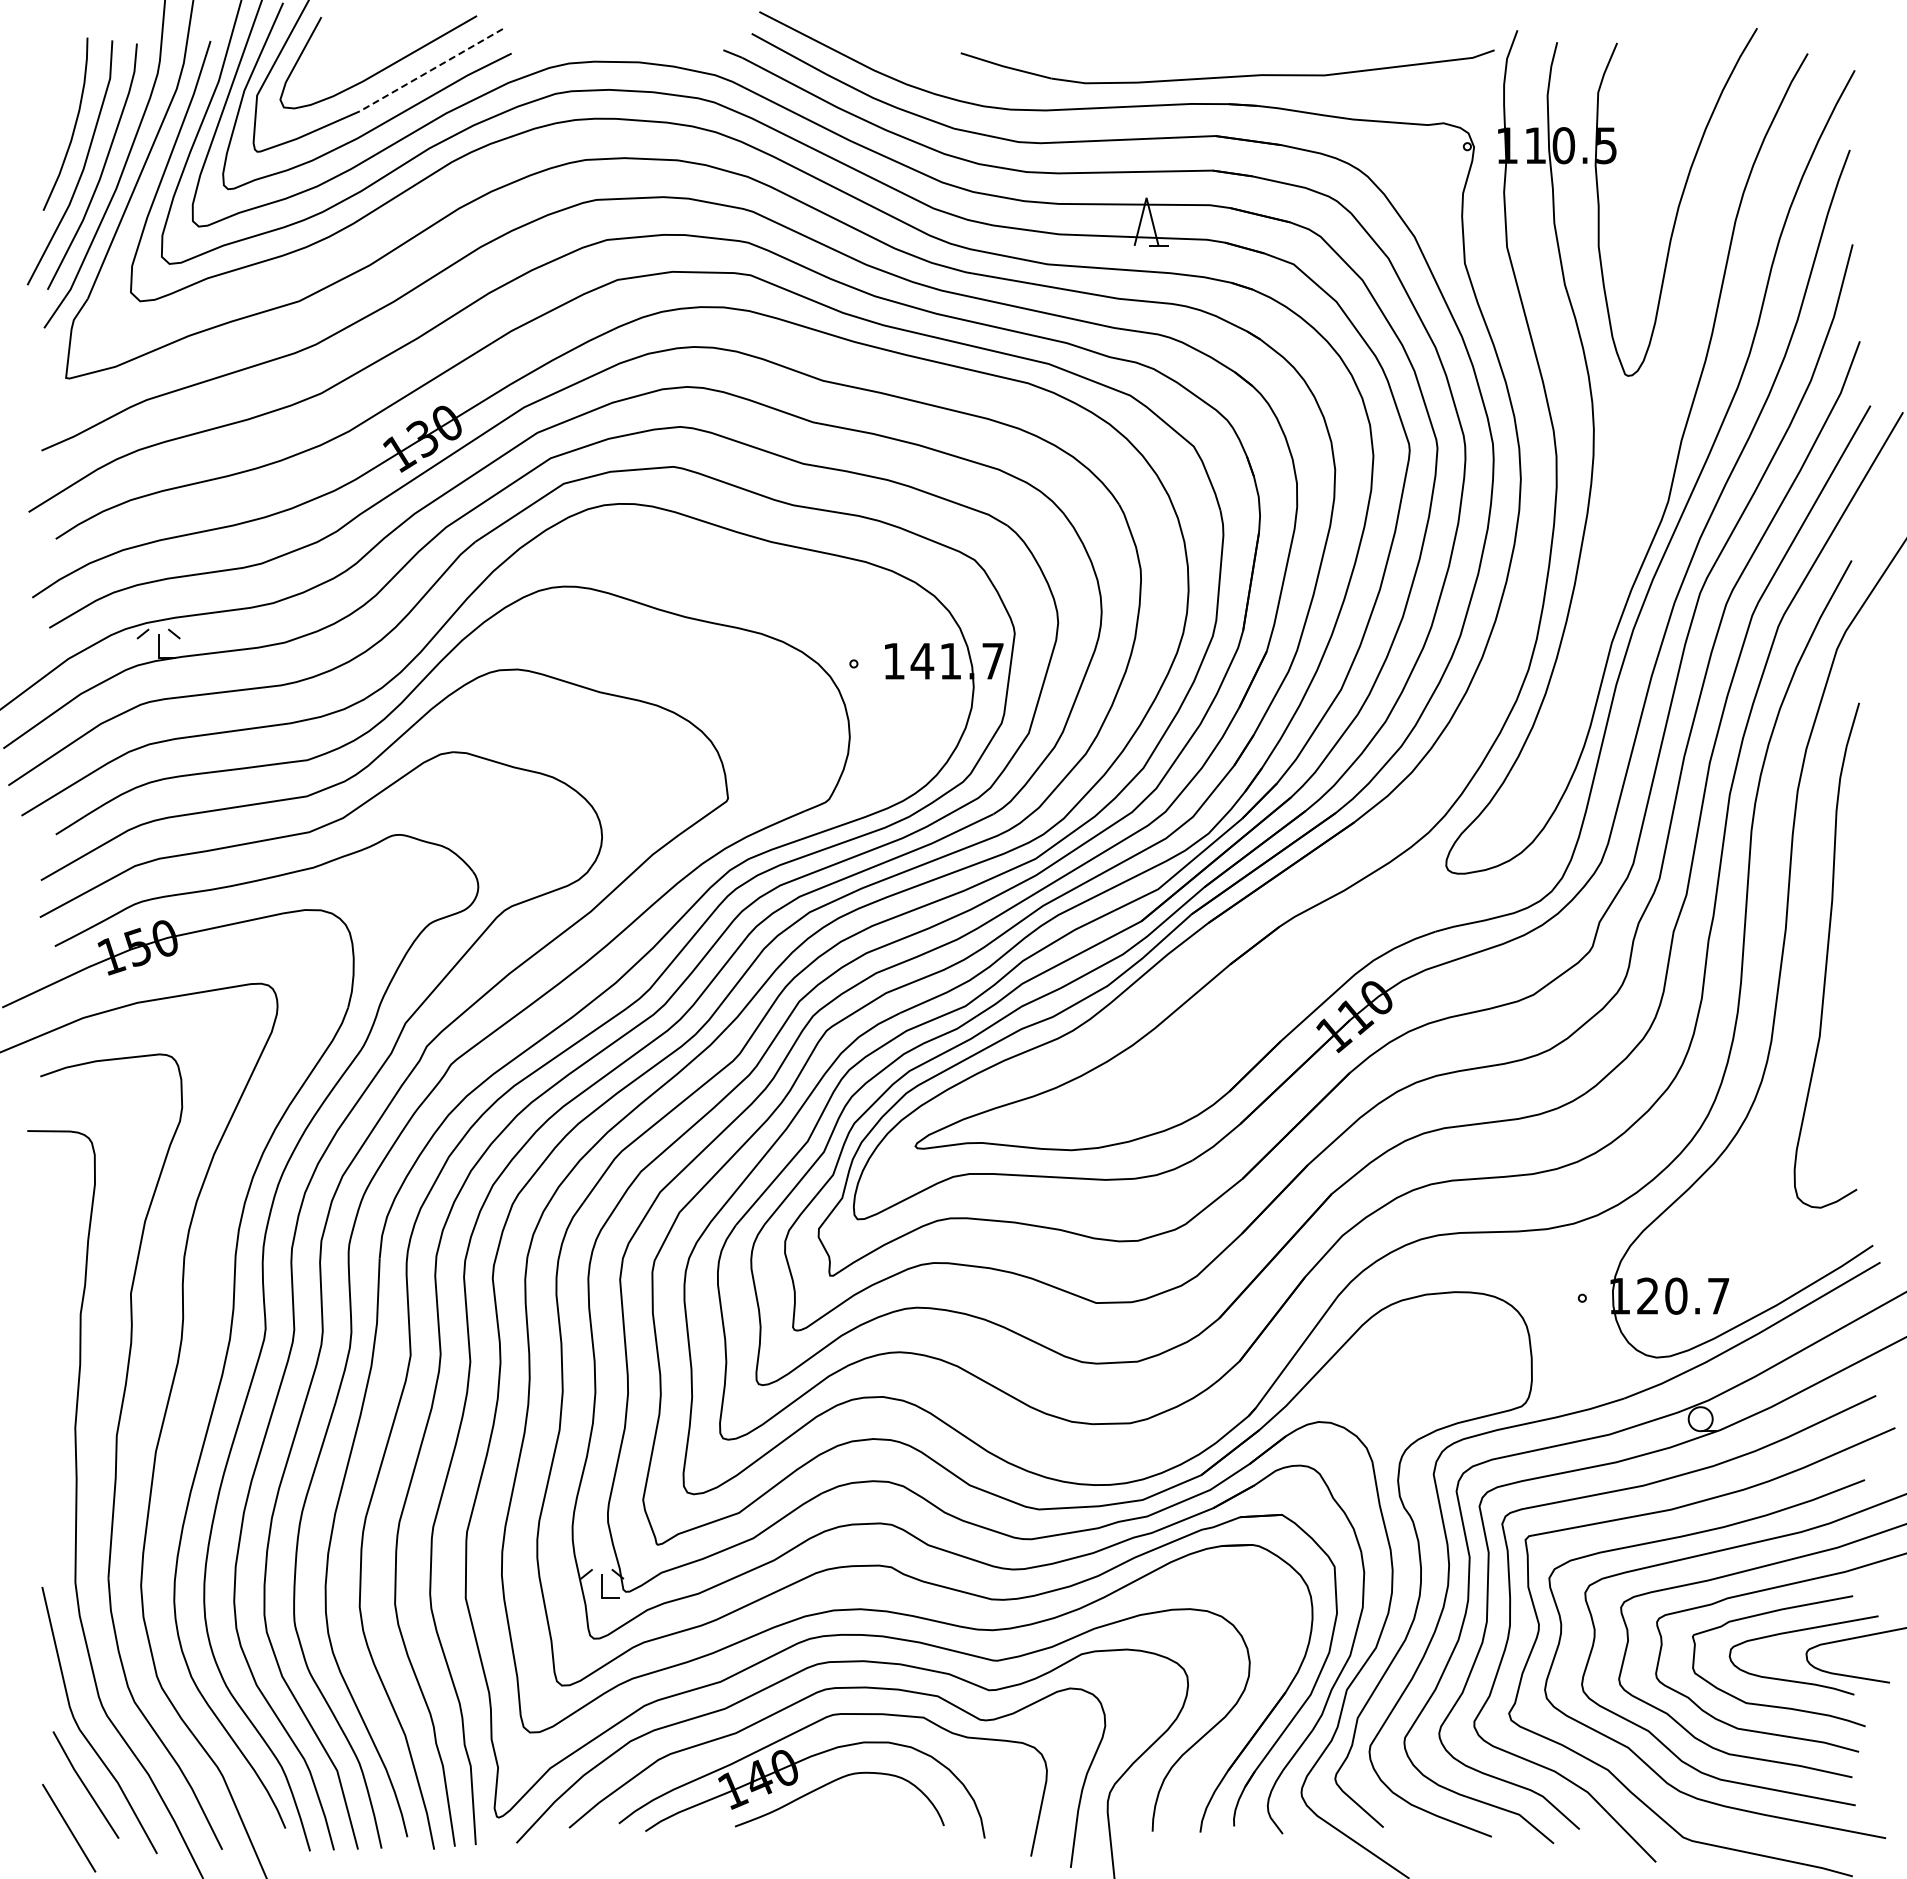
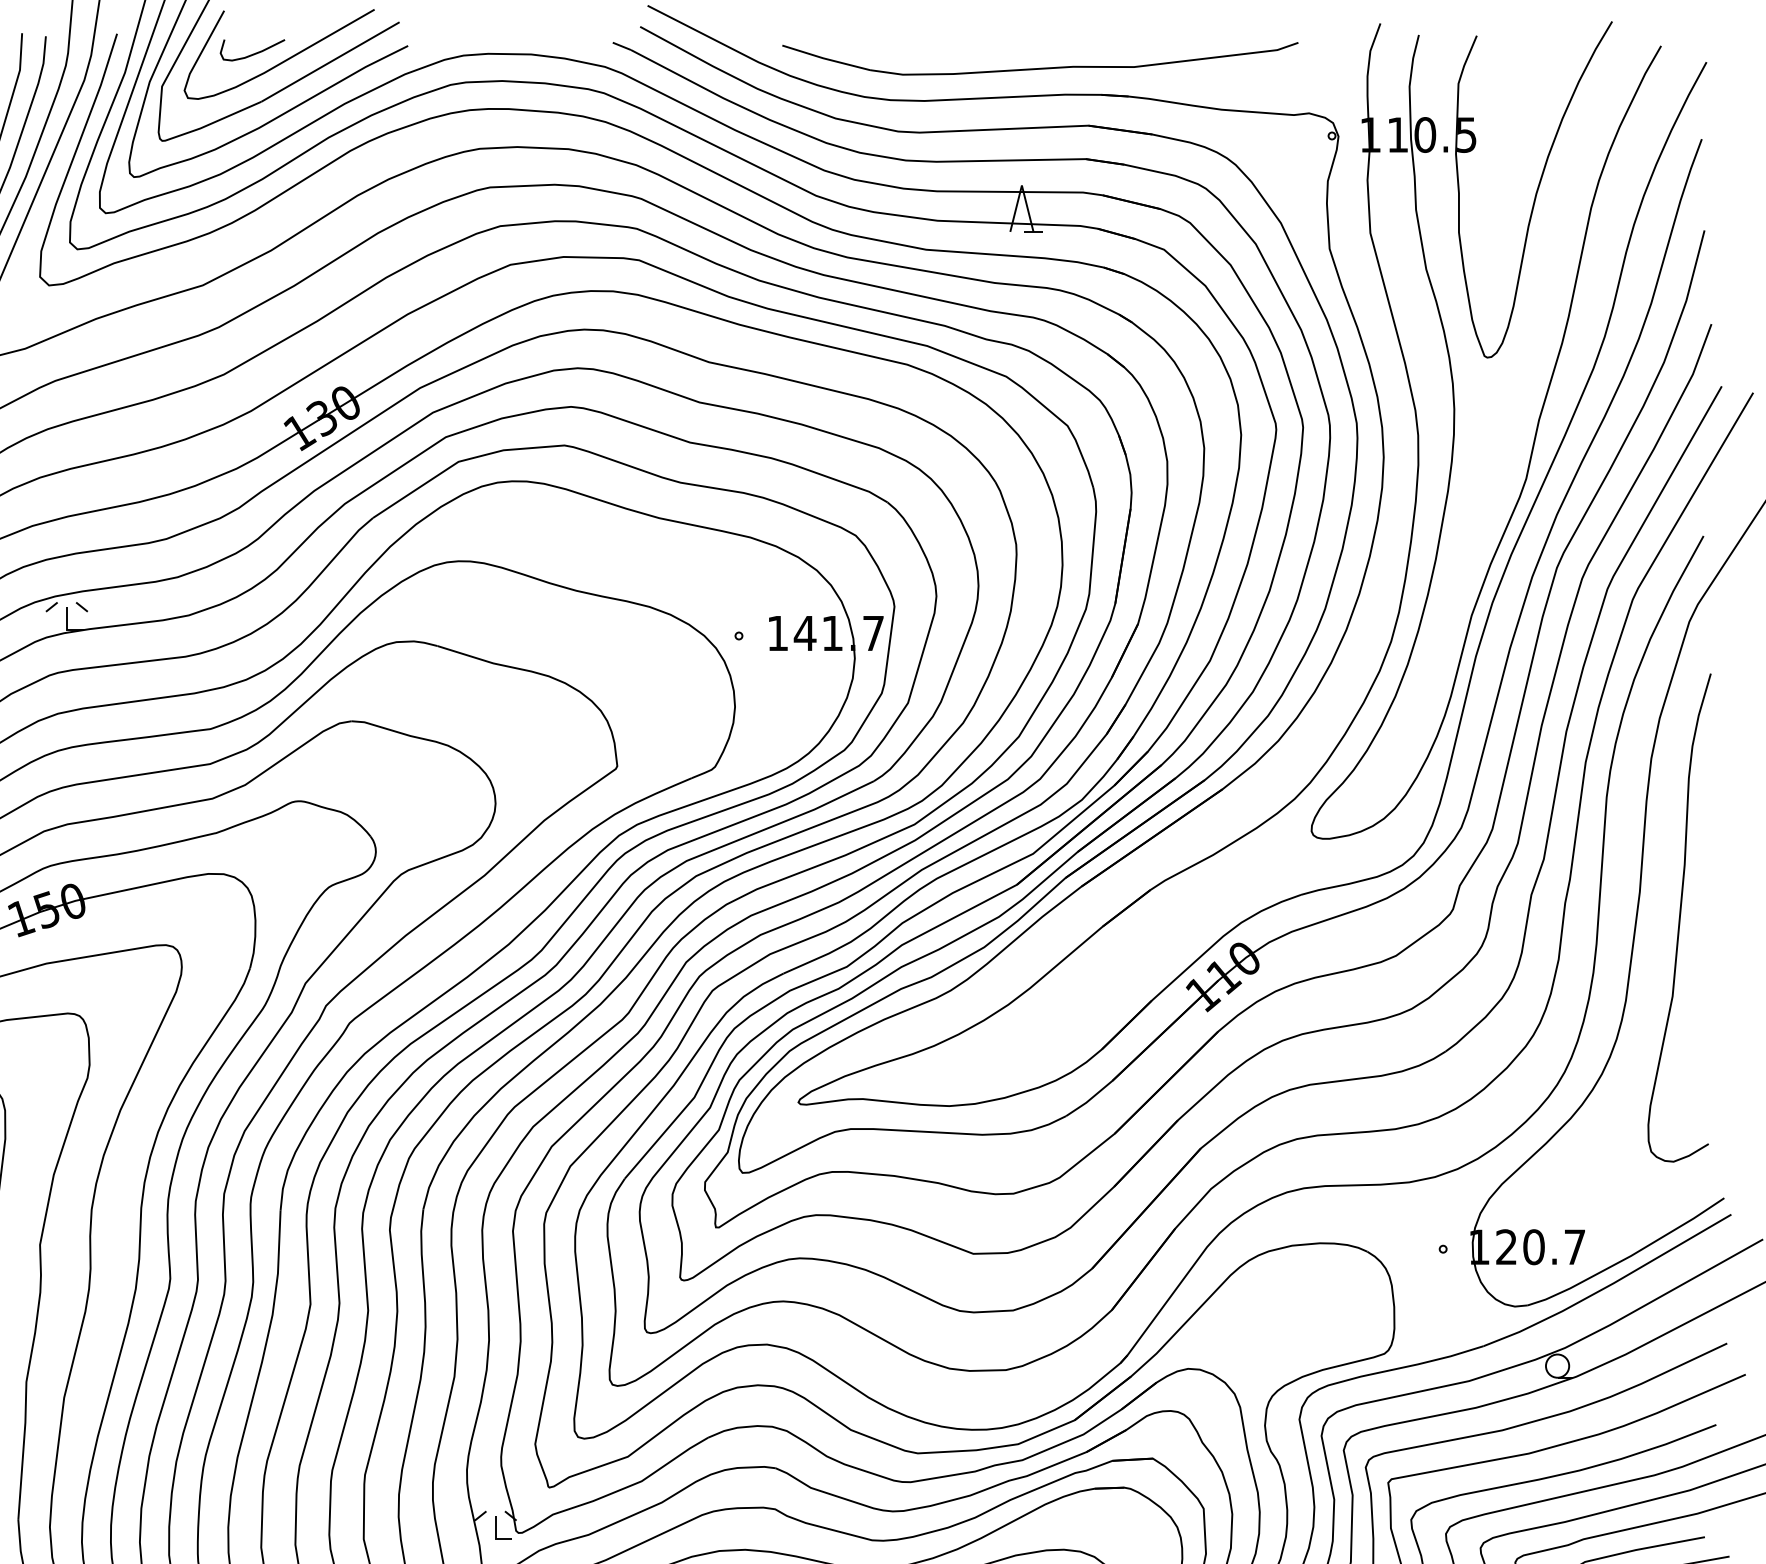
curve: (351, 61) -> (253, 53), added
line: (431, 70) -> (330, 62), dashed -> solid
part: (1227, 76) -> (1040, 68), moved

